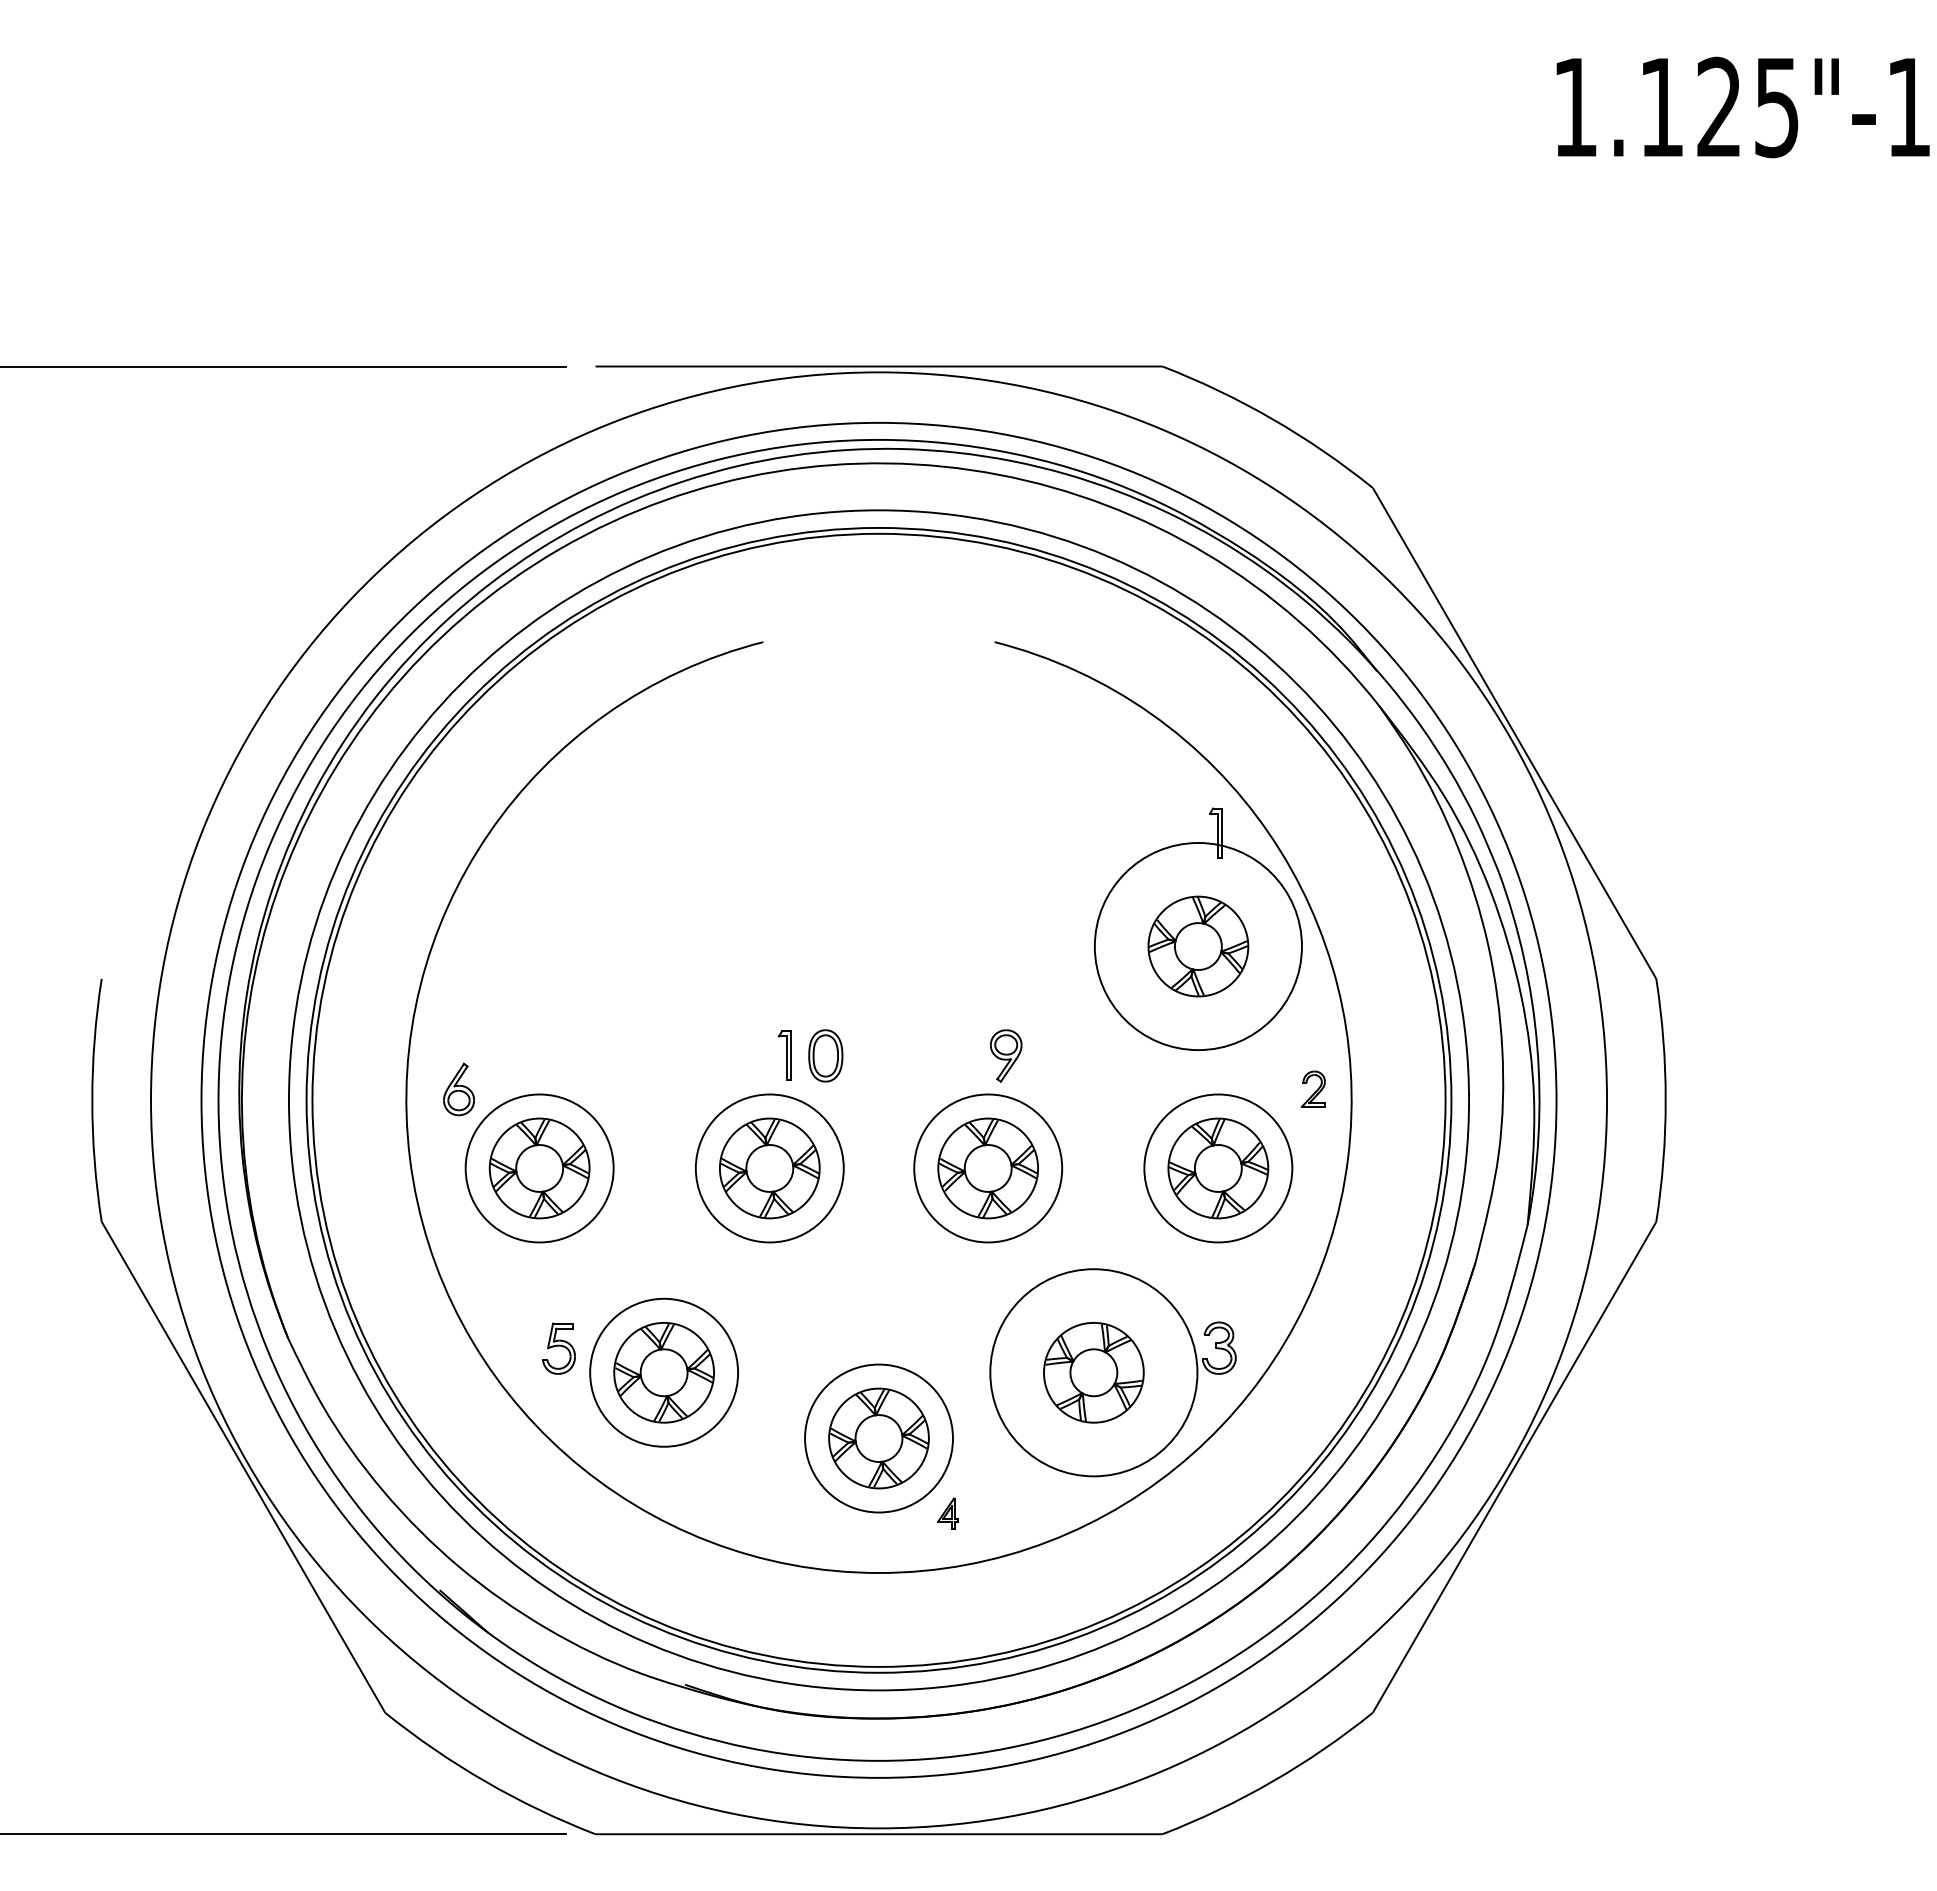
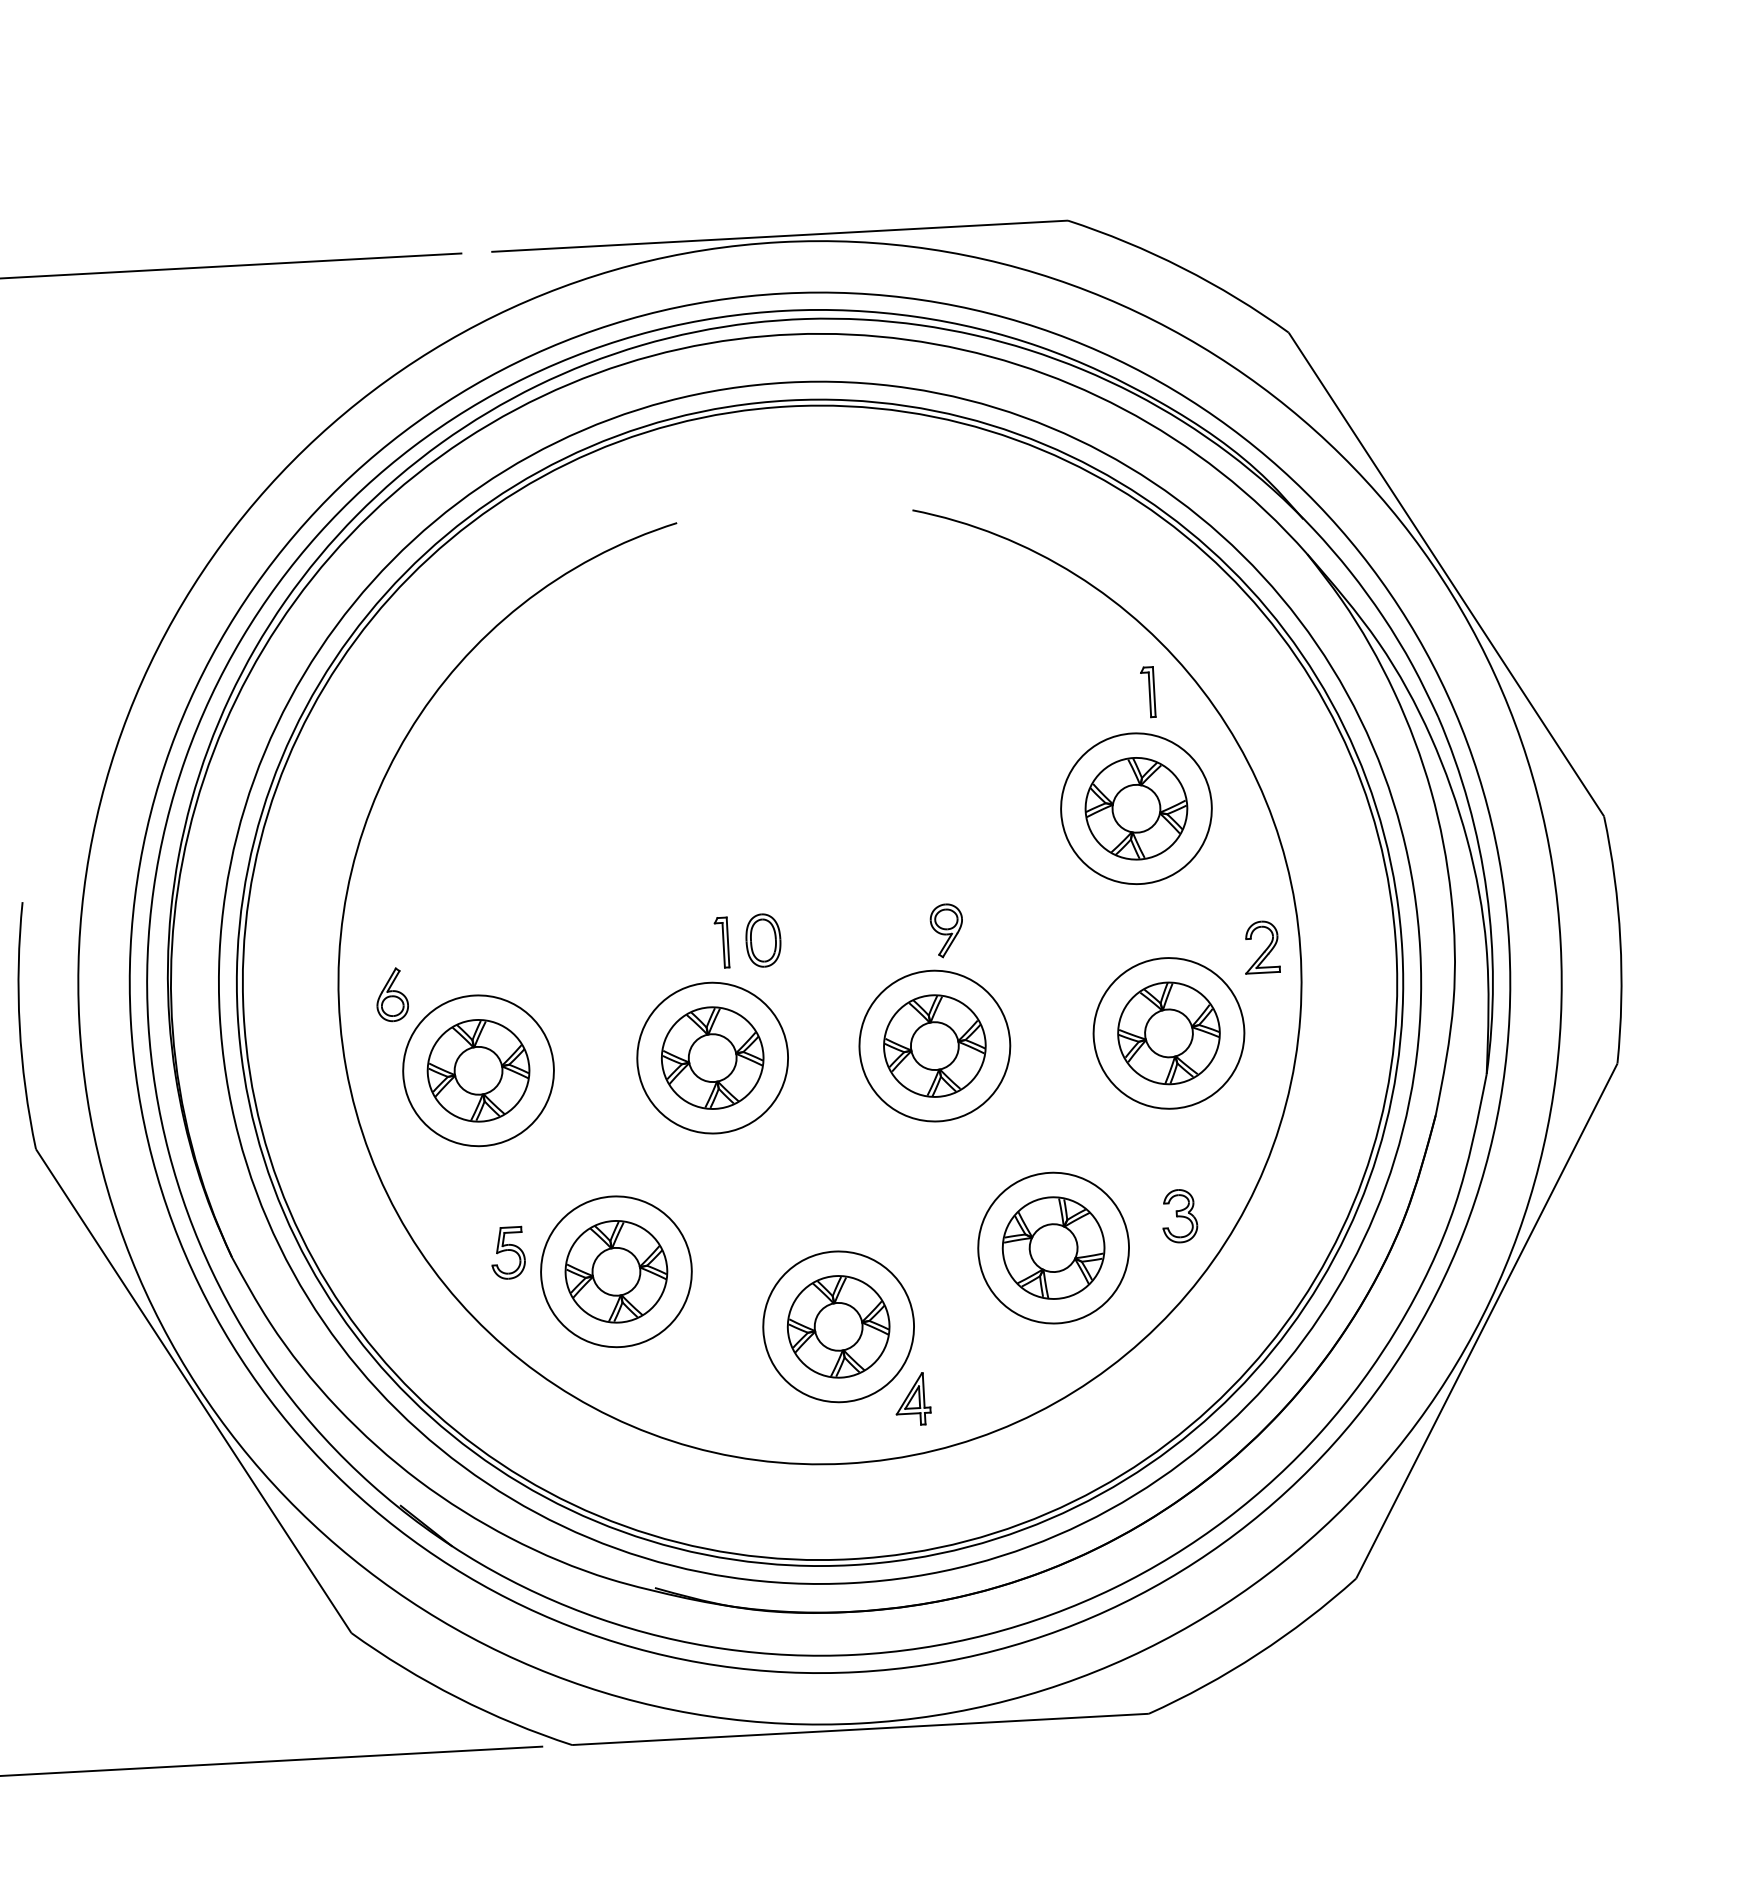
circle: (1198, 946) -> (1136, 808), size x0.71
part: (1313, 1089) -> (1261, 947), size x1.43
circle: (1093, 1372) -> (1053, 1247), size x0.71
part: (947, 1513) -> (912, 1399), size x1.67

